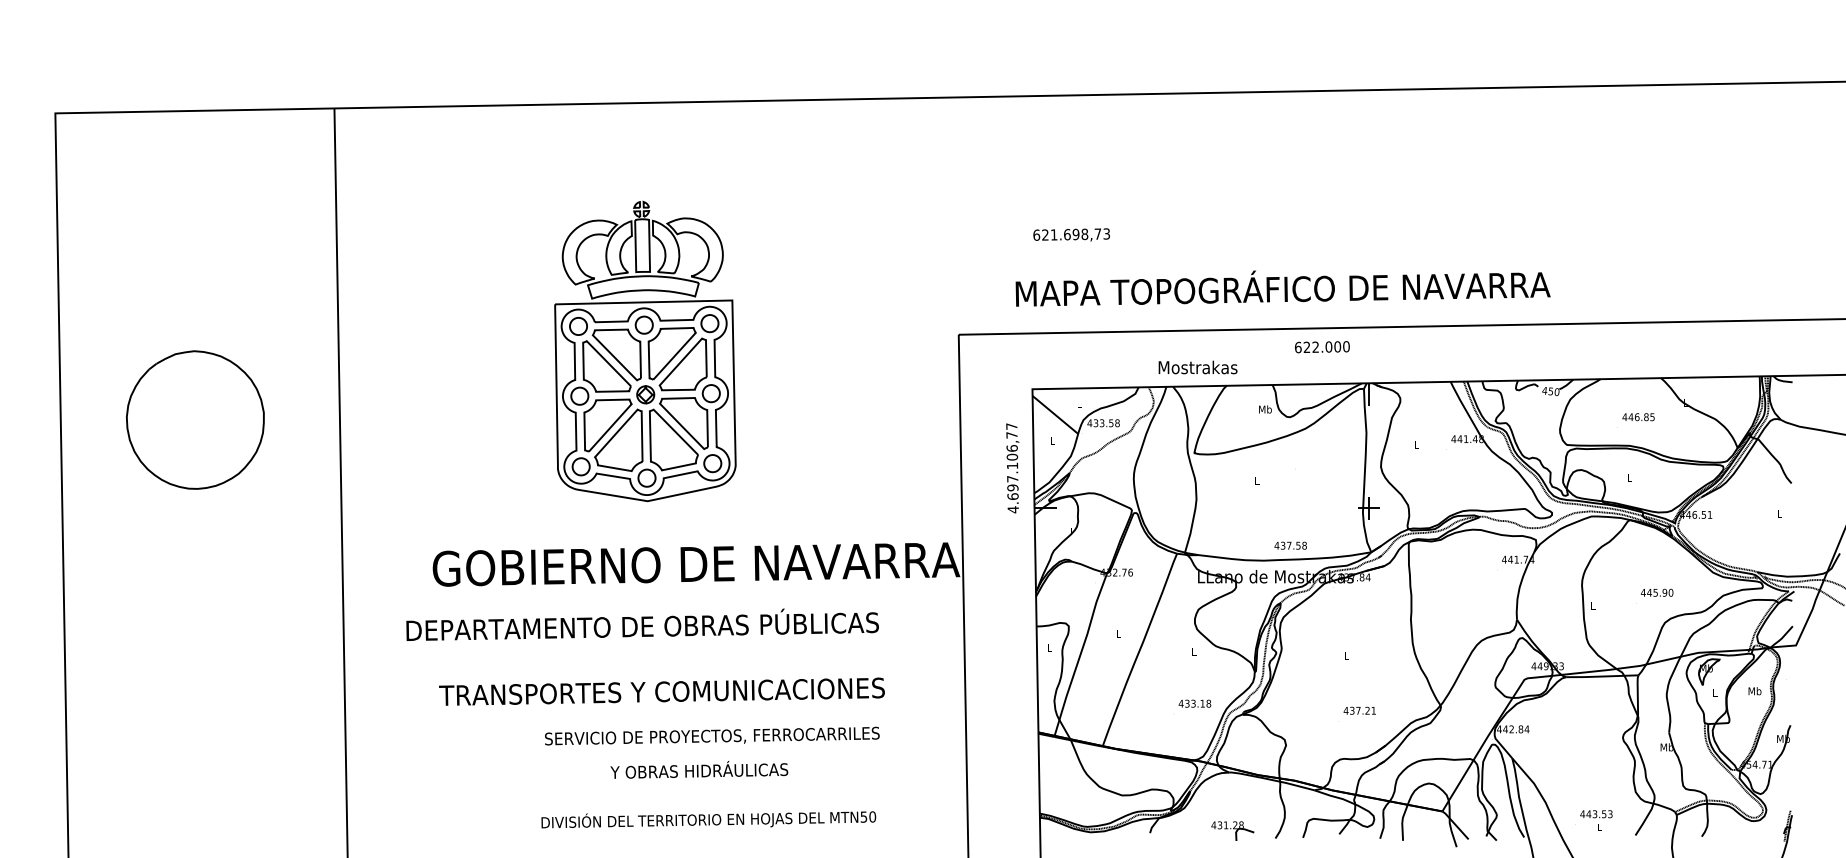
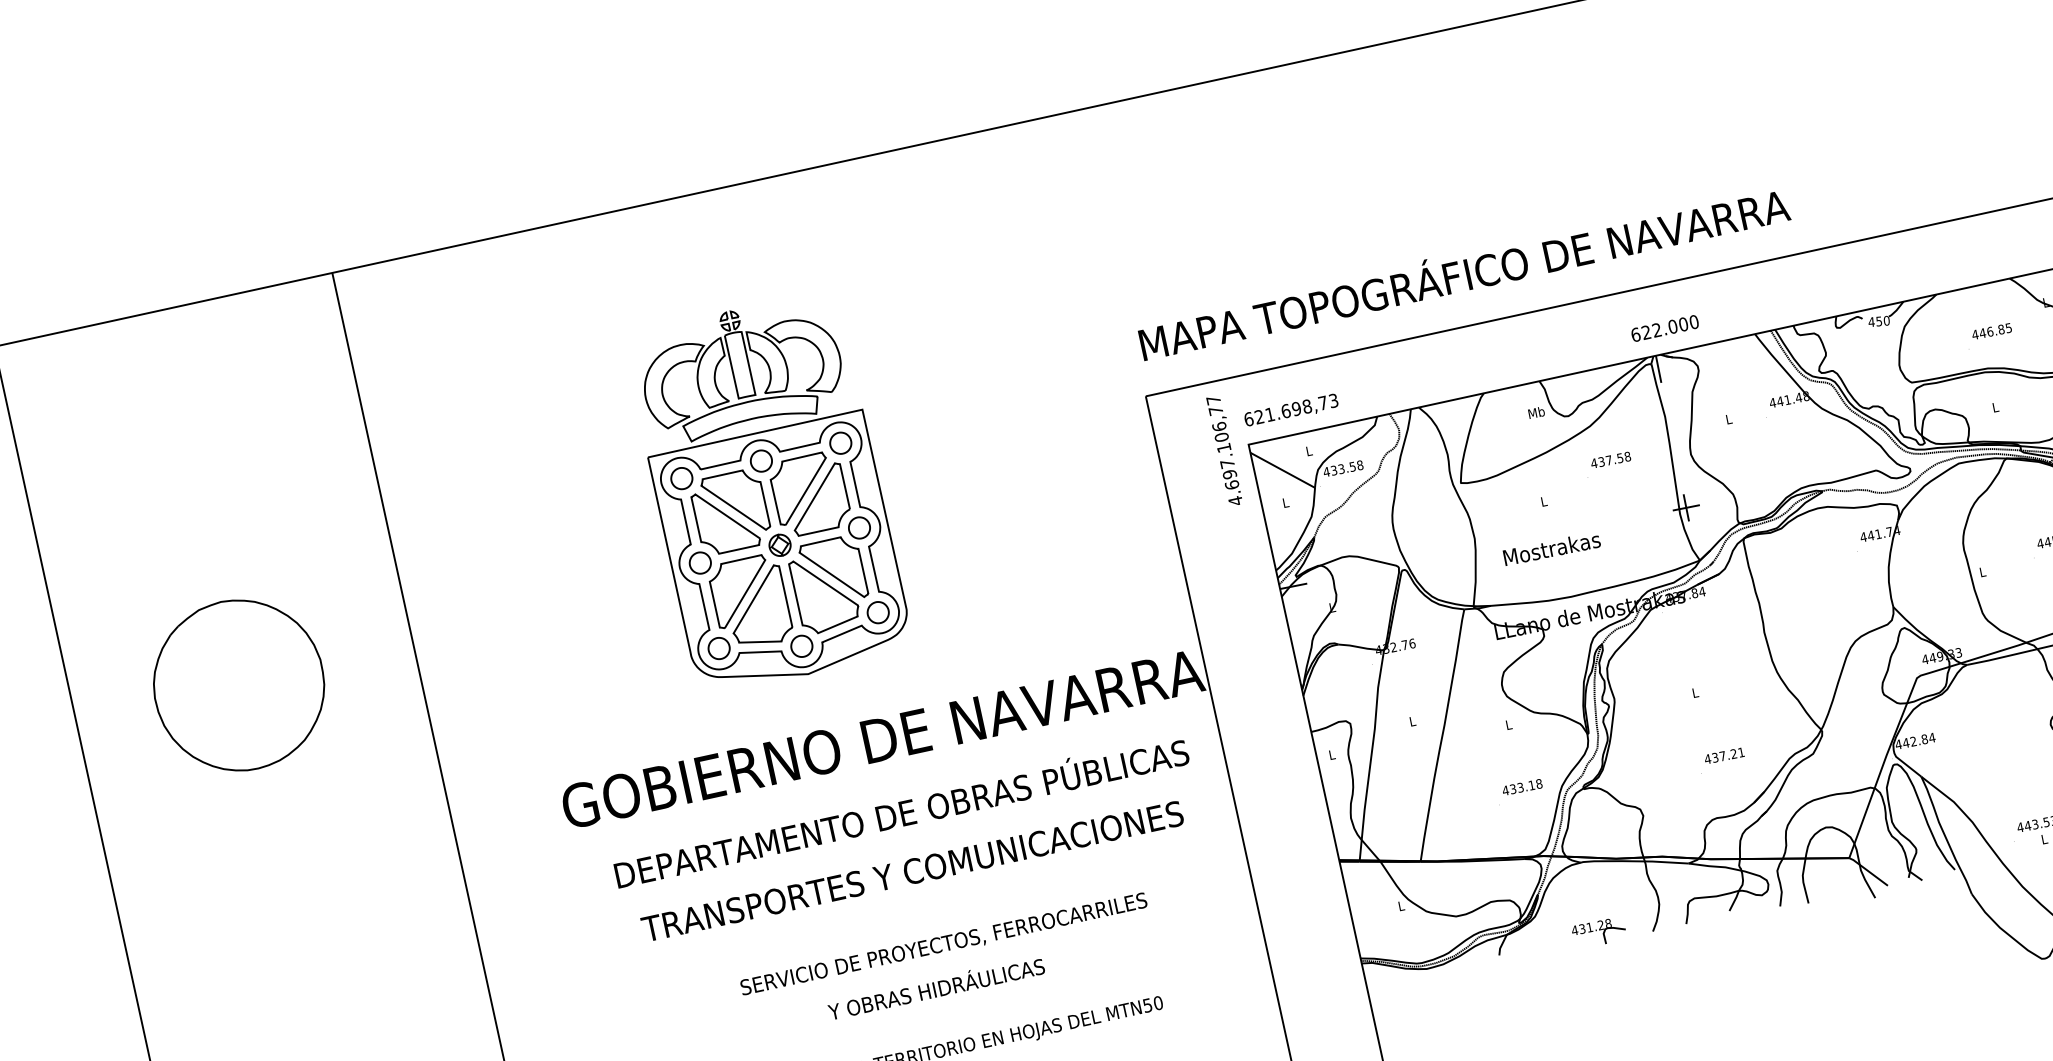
text: (1071, 234) -> (1291, 409), moved
text: (1282, 288) -> (1463, 274), moved
text: (1322, 347) -> (1665, 328), moved
text: (1197, 367) -> (1551, 548), moved
text: (1012, 468) -> (1224, 451), moved
text: (1290, 545) -> (1610, 459), moved
text: (642, 624) -> (901, 811), moved
text: (661, 691) -> (911, 871), moved

